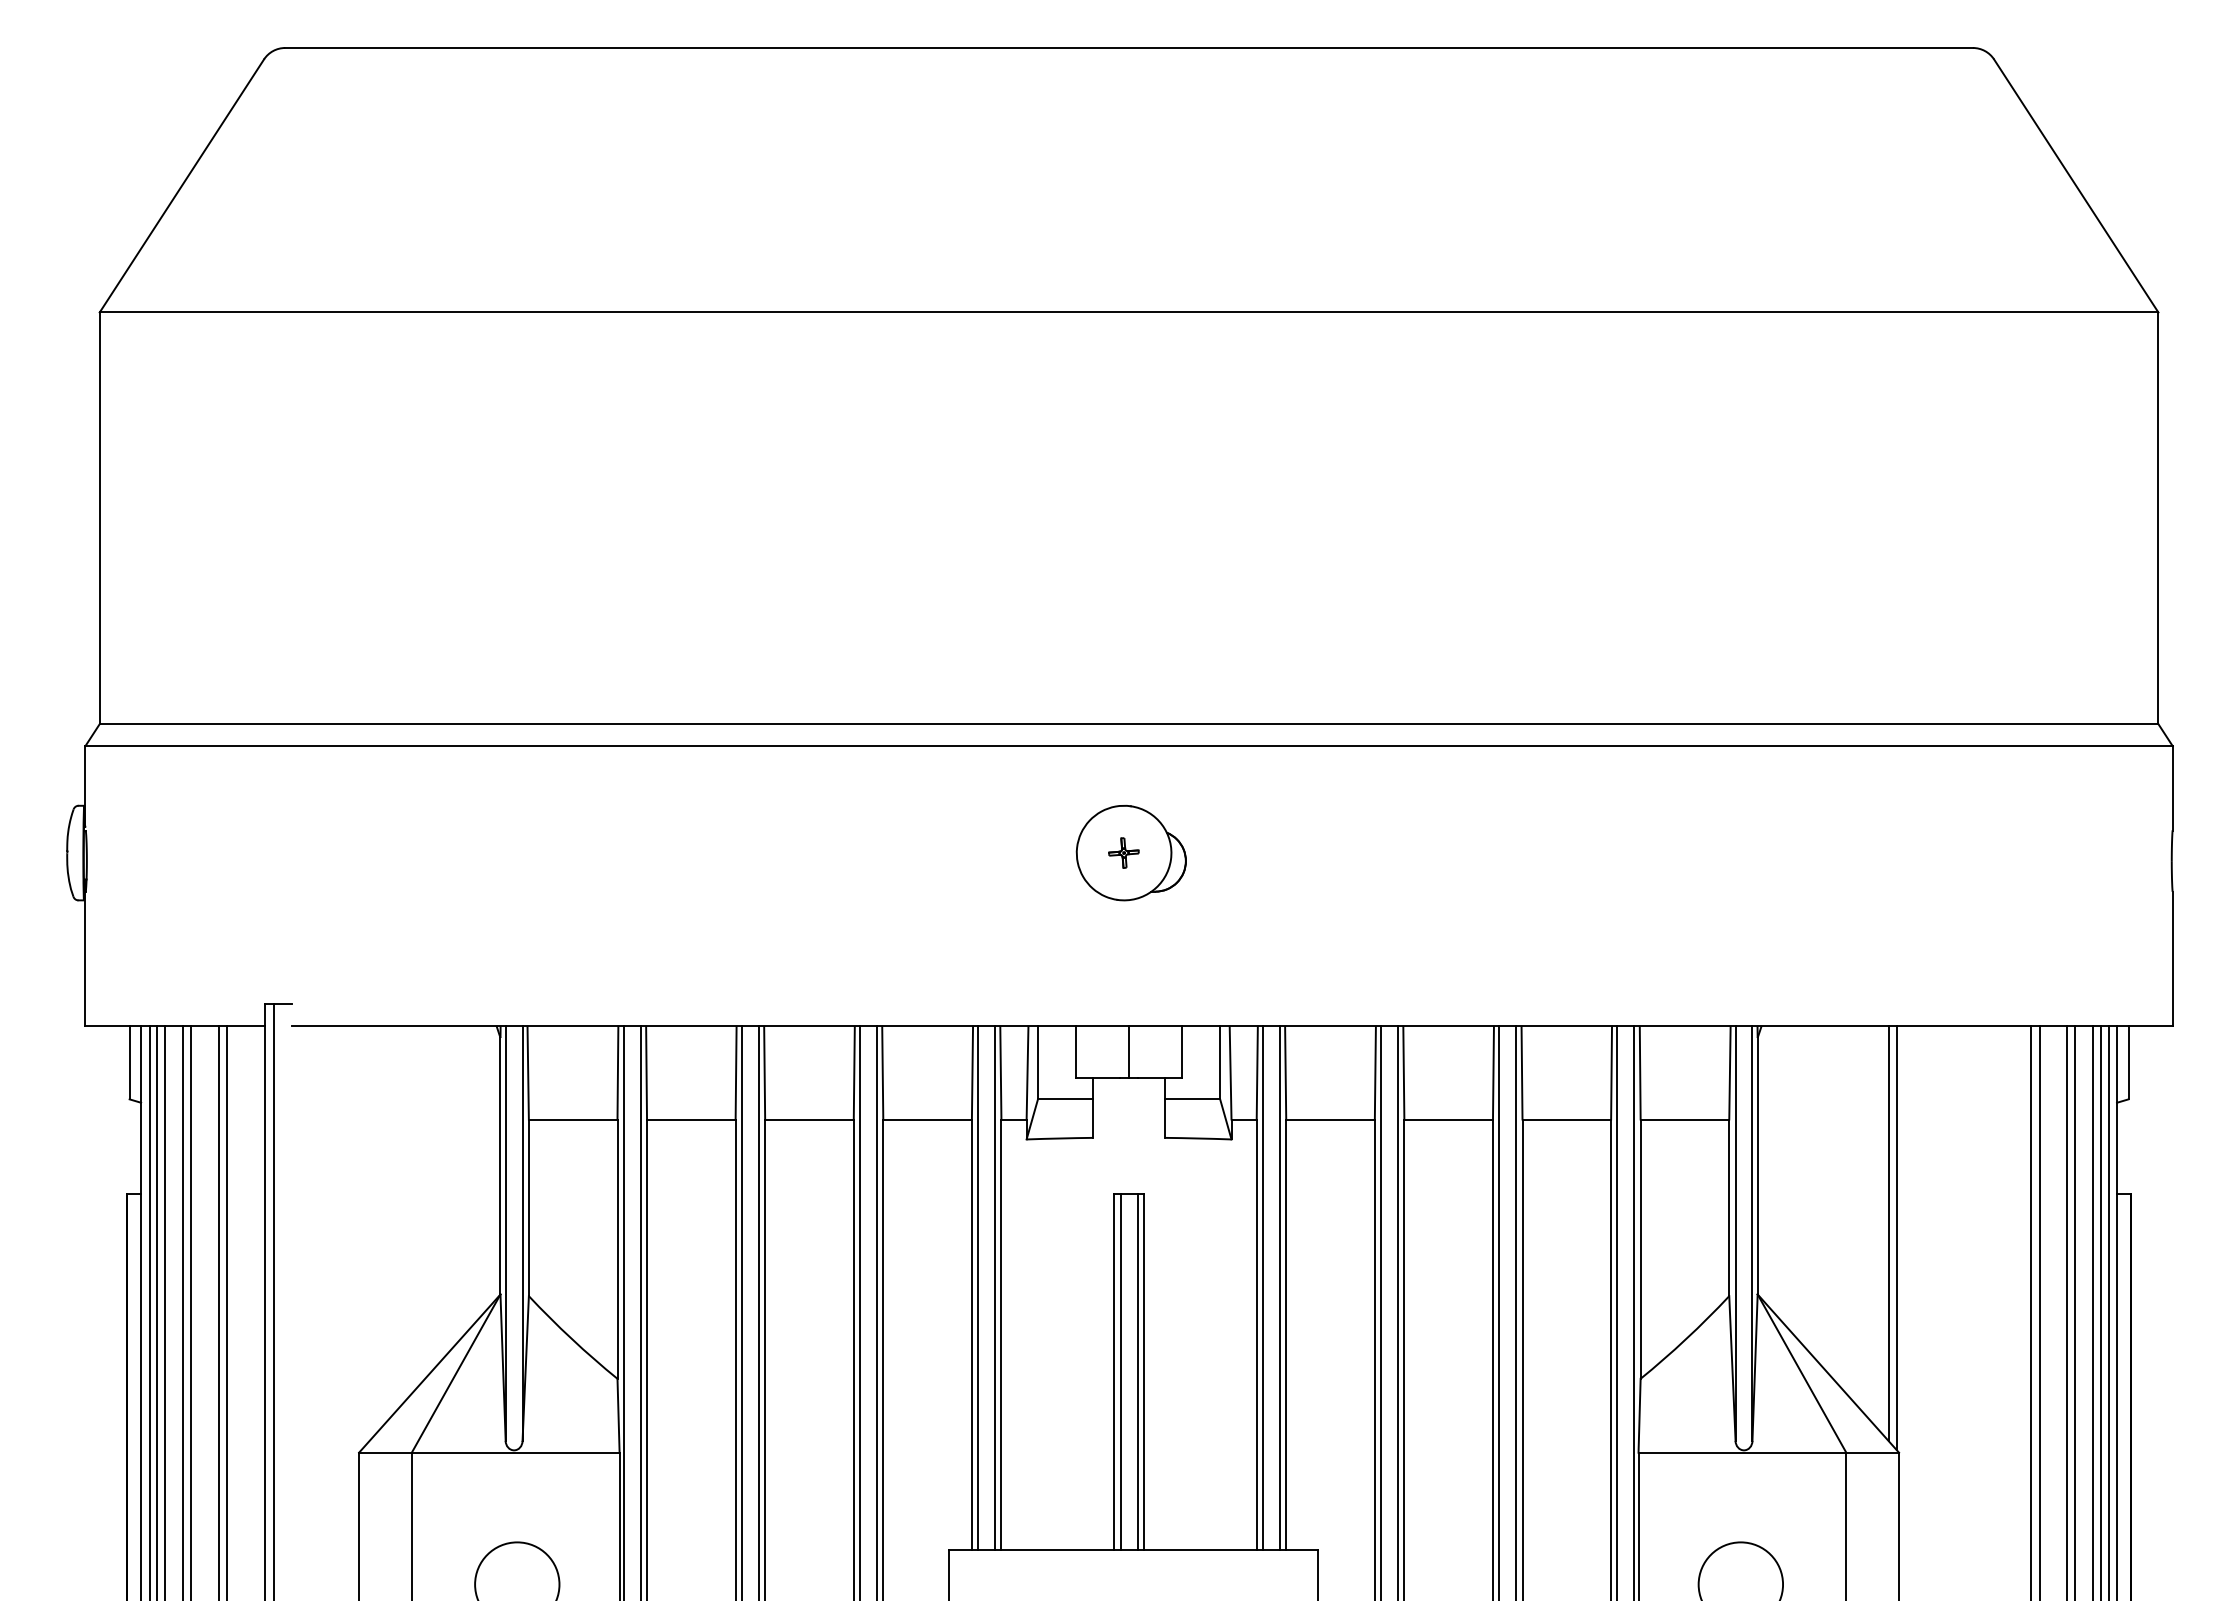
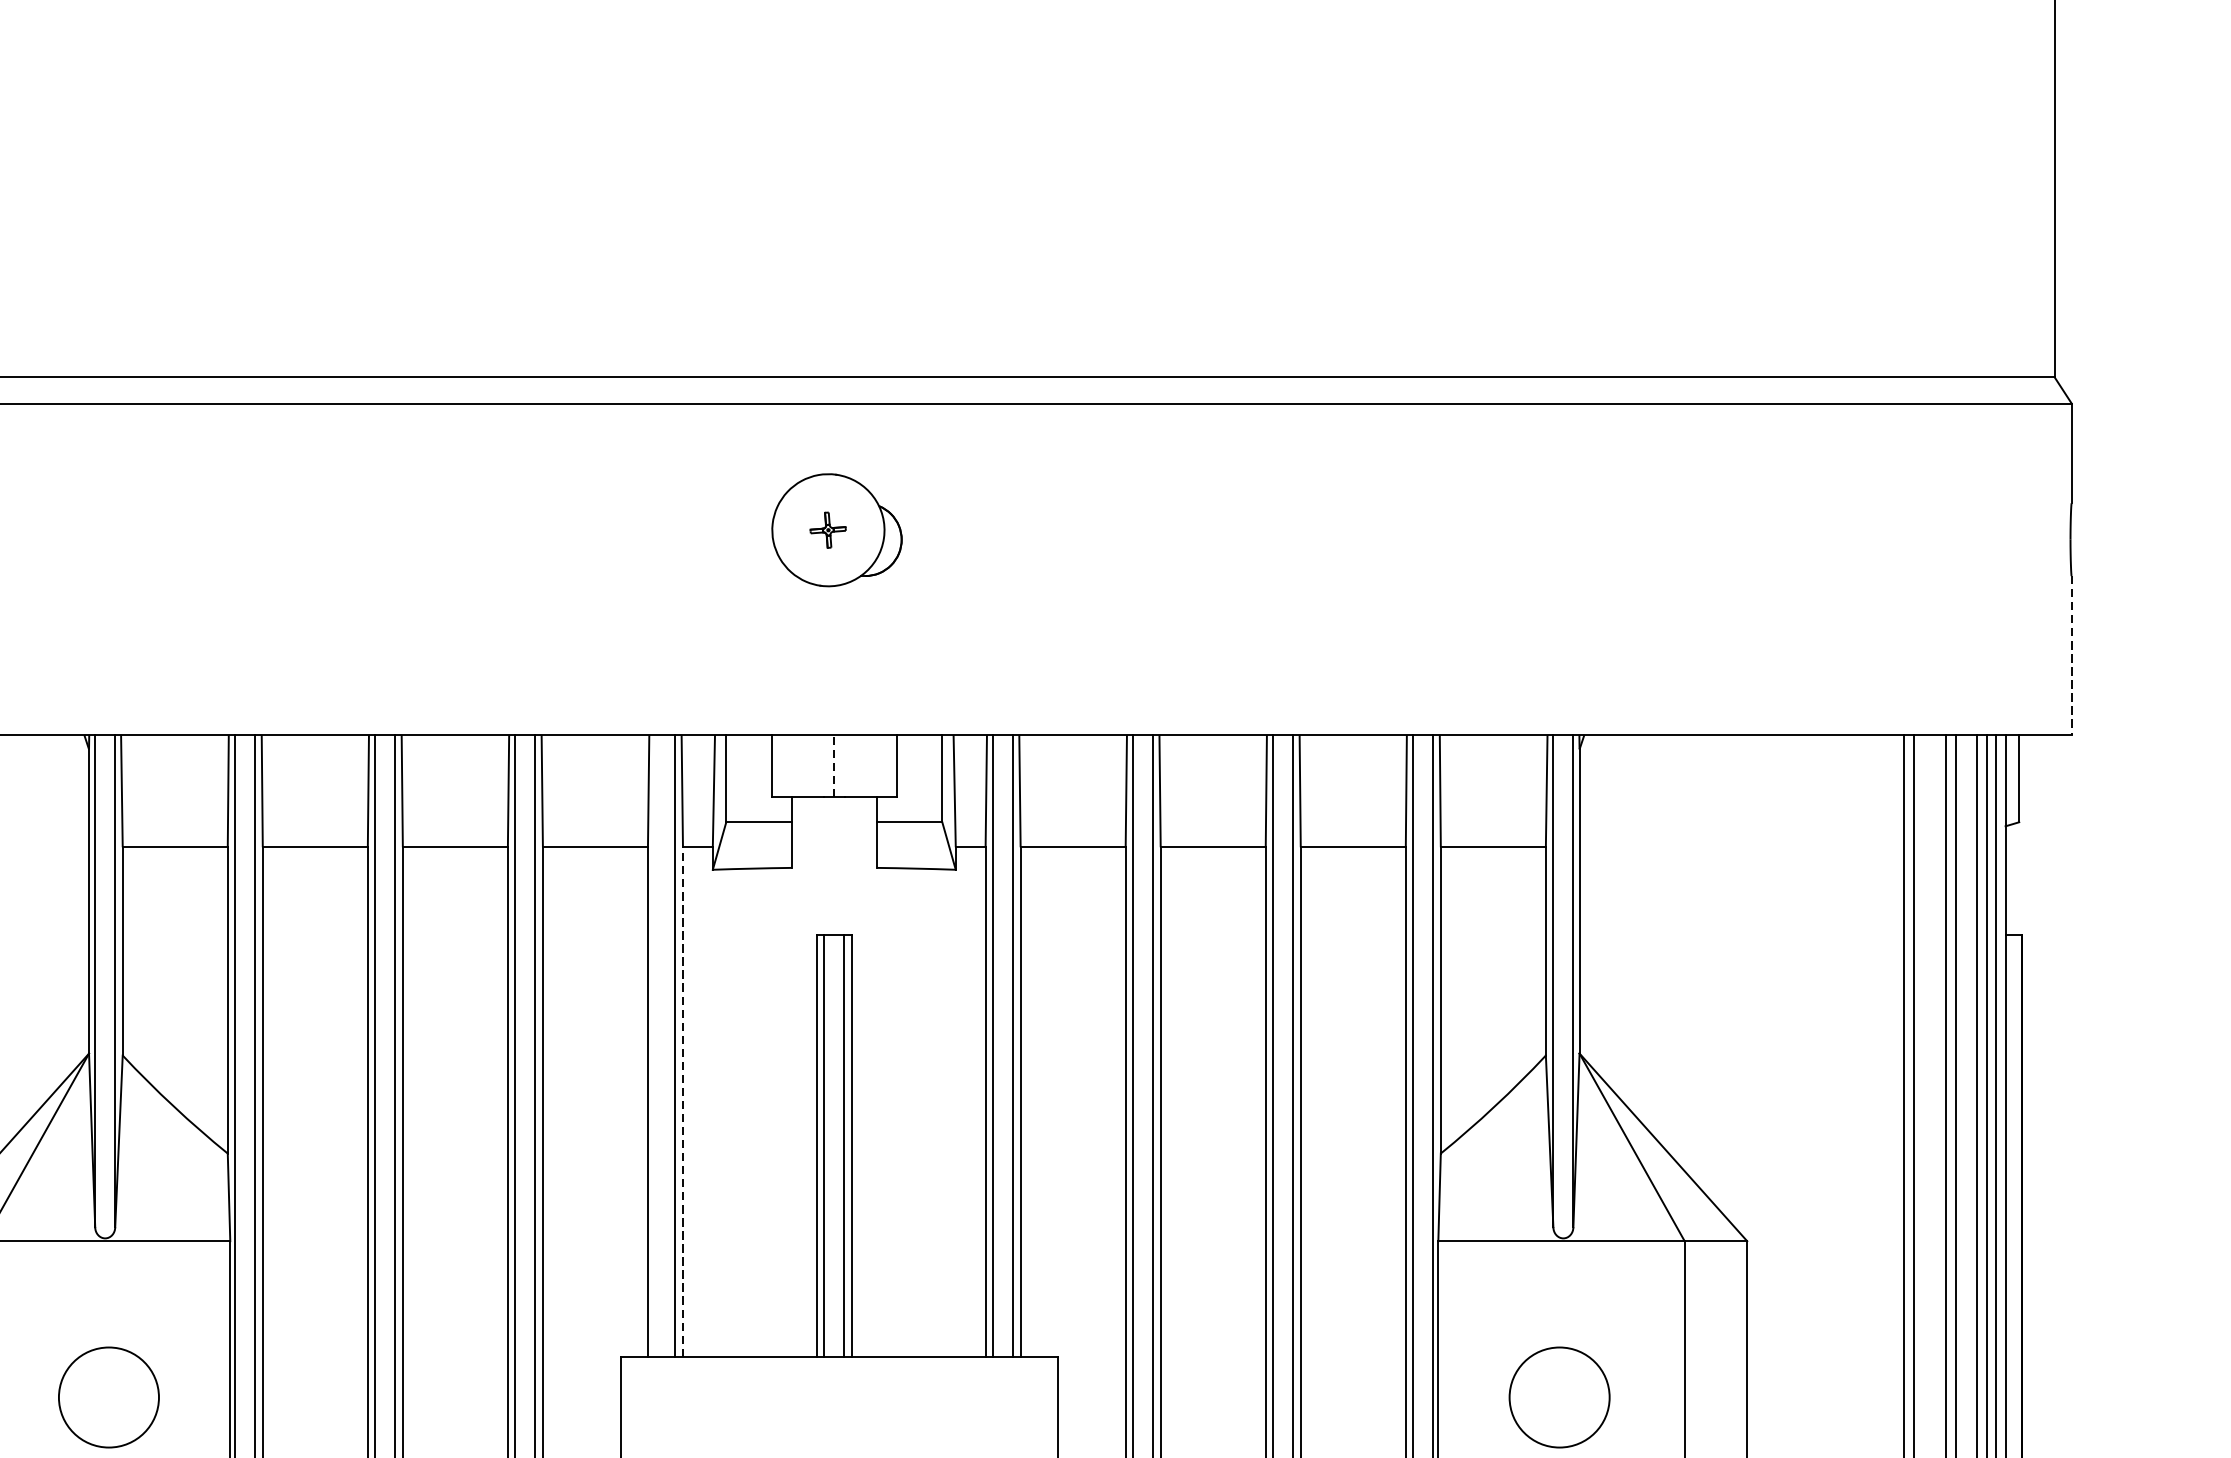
line: (2172, 959) -> (2071, 656), solid -> dashed
line: (1129, 1051) -> (834, 765), solid -> dashed
line: (1888, 1232) -> (1734, 980), removed
line: (1896, 1237) -> (1744, 986), removed
line: (978, 1287) -> (655, 1045), removed
line: (1001, 1335) -> (683, 1102), solid -> dashed

